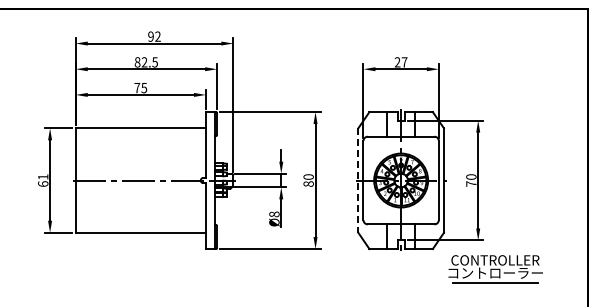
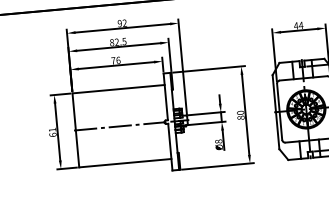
text: (400, 62) -> (298, 25), 27 -> 44
text: (144, 87) -> (118, 60), 75 -> 76
line: (358, 181) -> (276, 112), dashed -> solid

